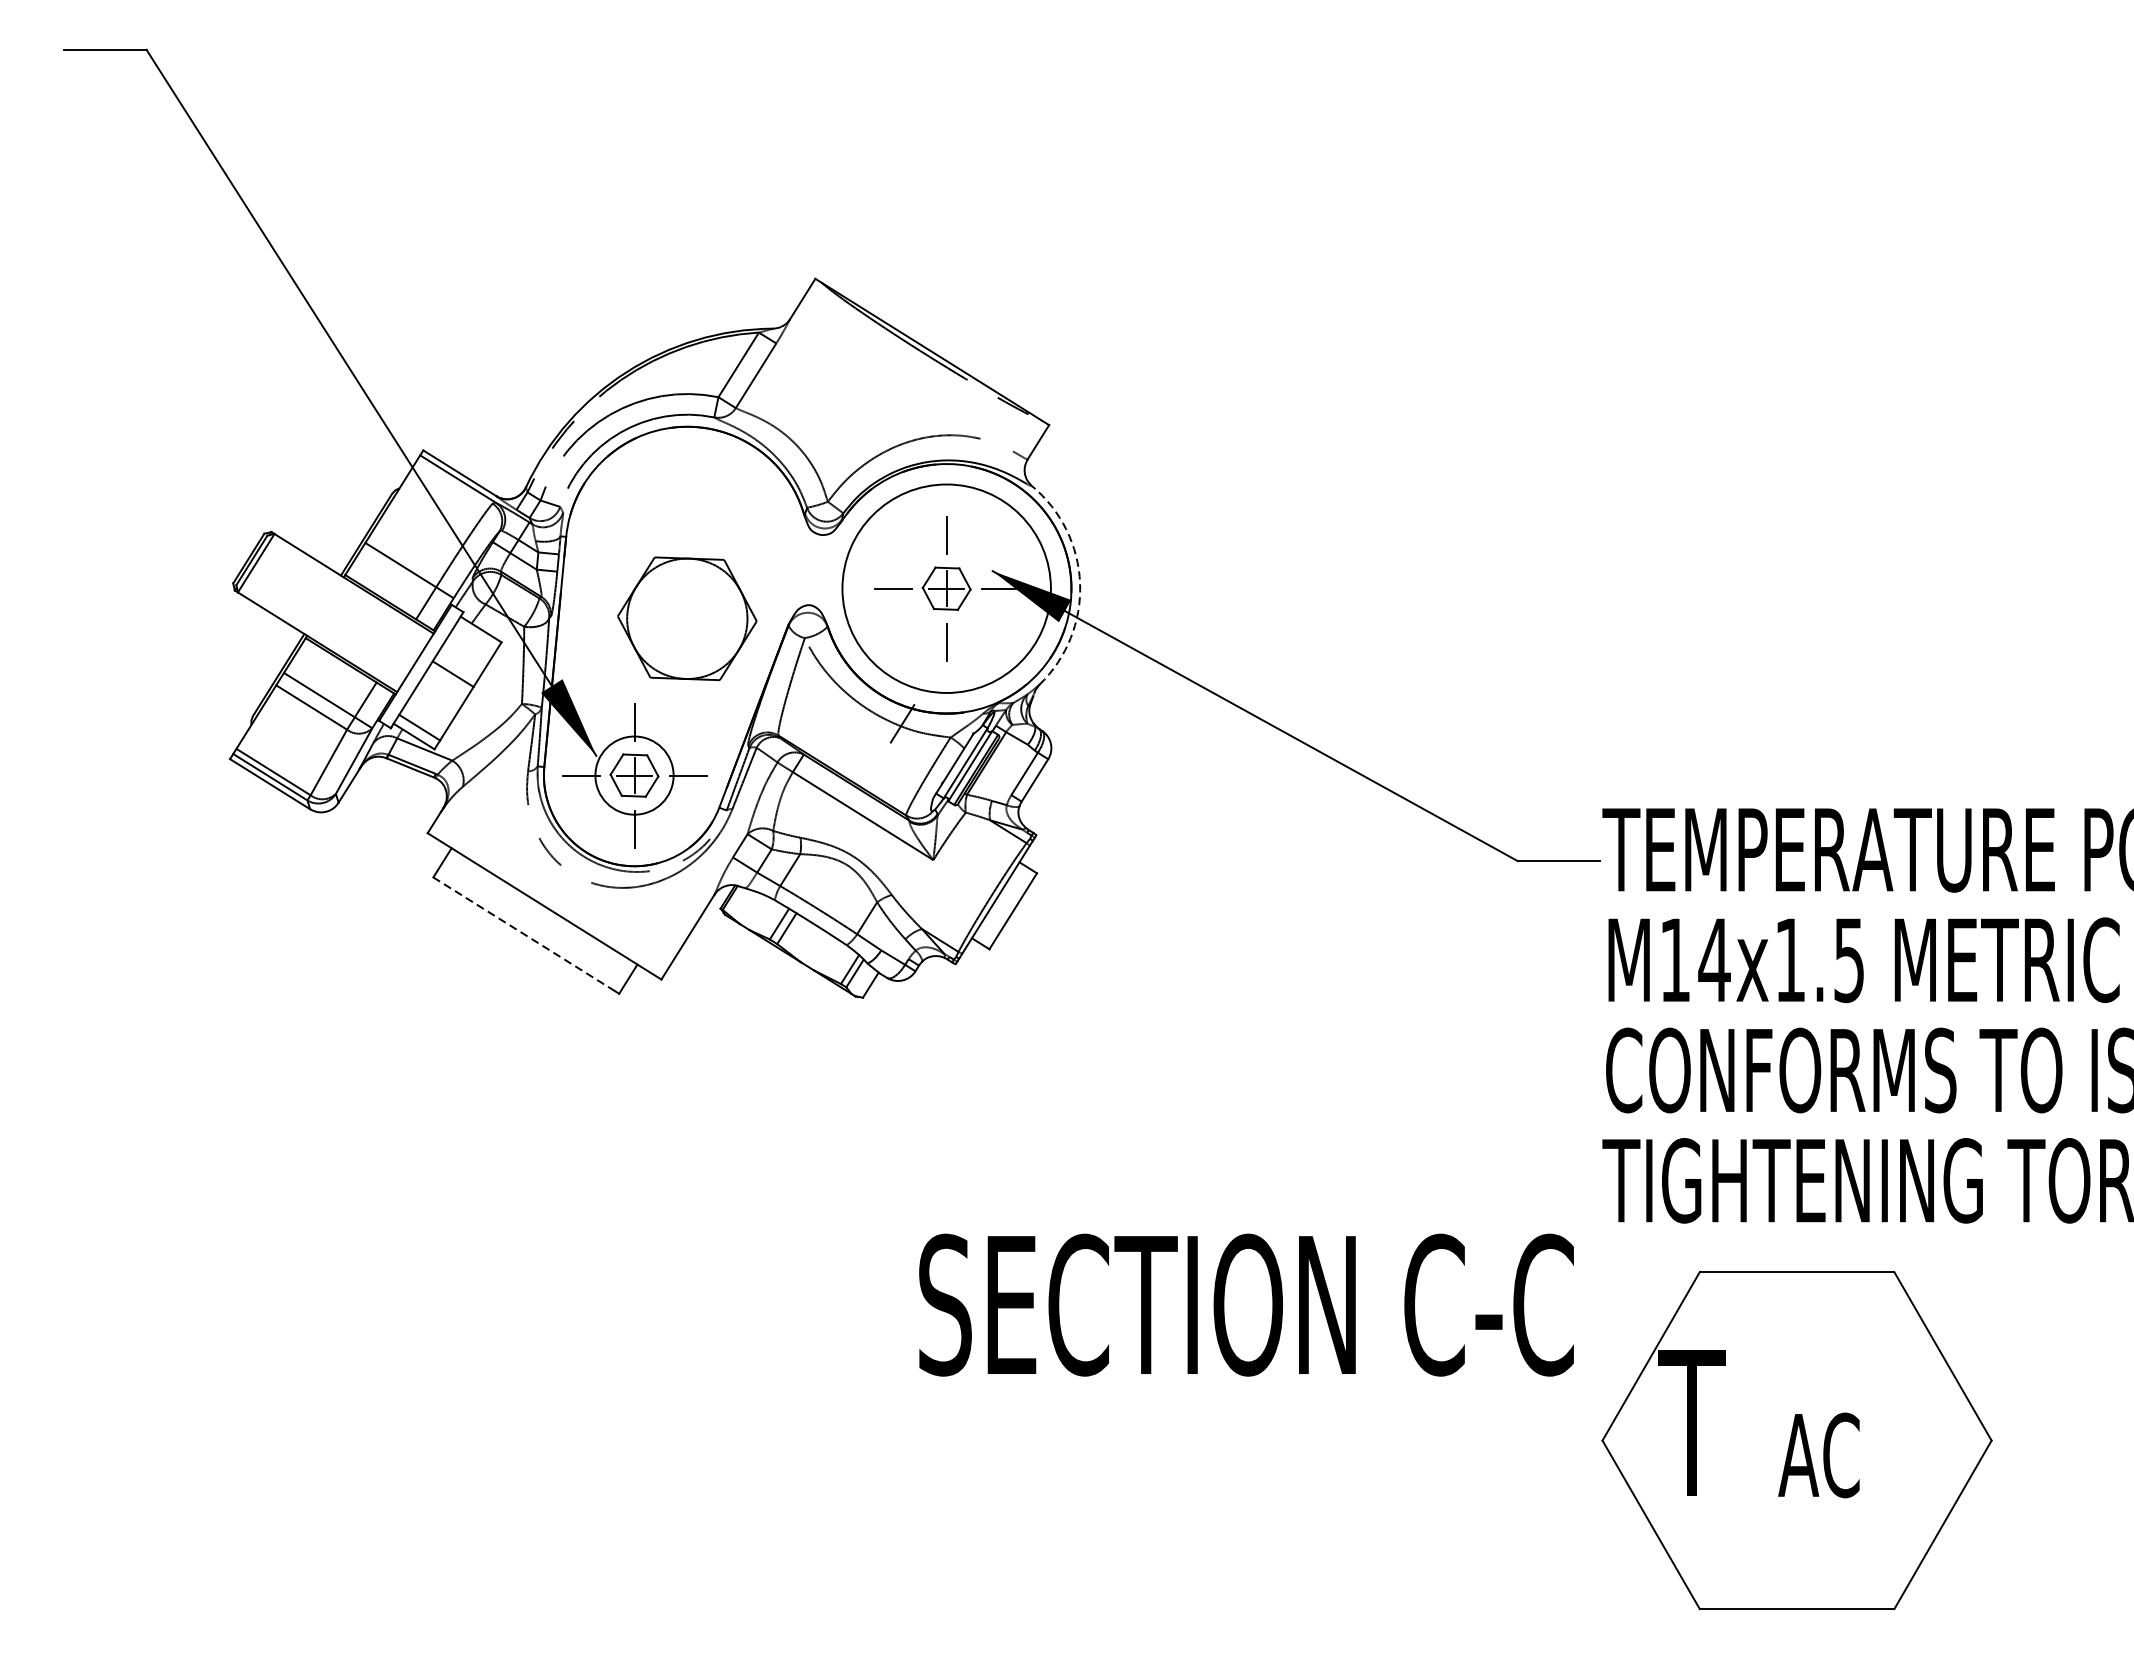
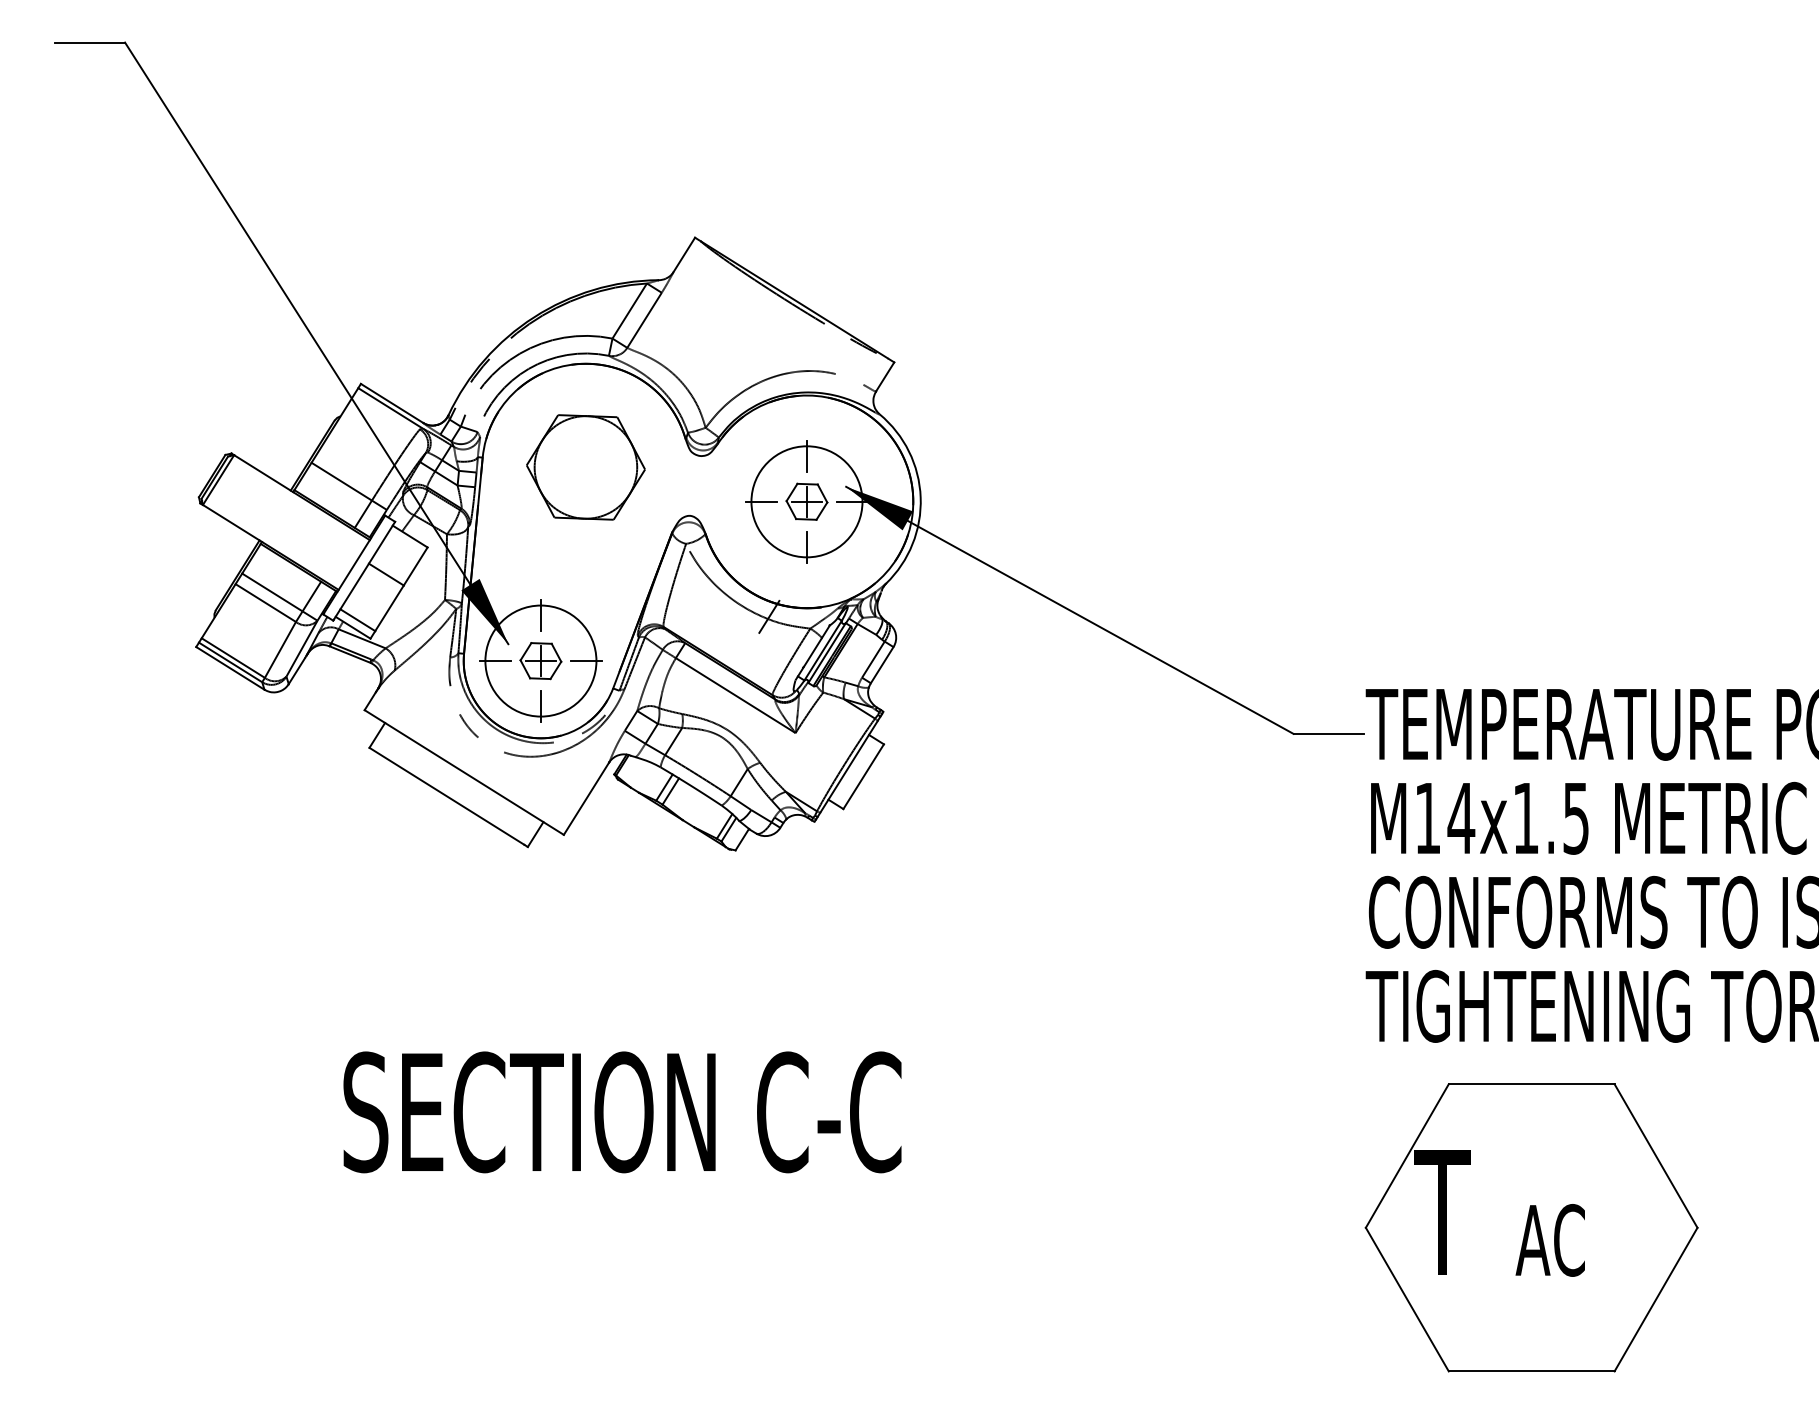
arc: (1079, 583) -> (920, 497), dashed -> solid
circle: (946, 588) -> (806, 501), size x0.62
part: (686, 618) -> (585, 467), moved
circle: (634, 774) -> (540, 660), size x1.67
line: (523, 934) -> (446, 796), dashed -> solid
text: (1246, 1305) -> (622, 1112), moved

